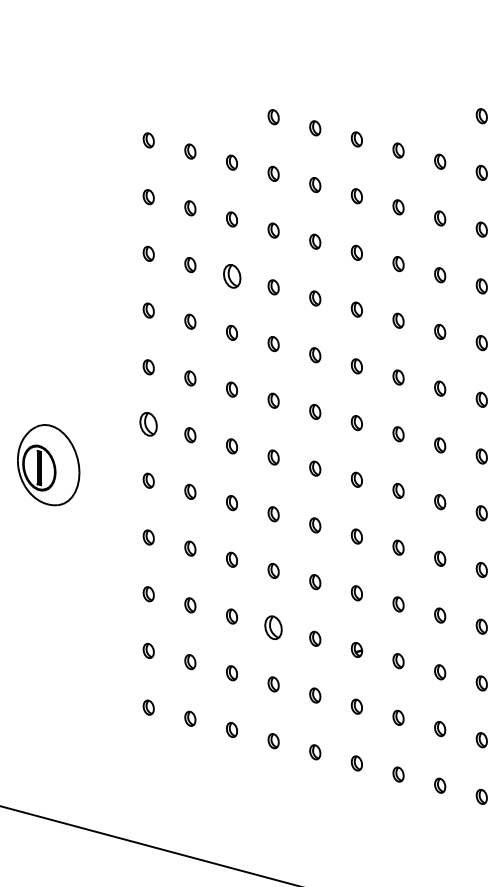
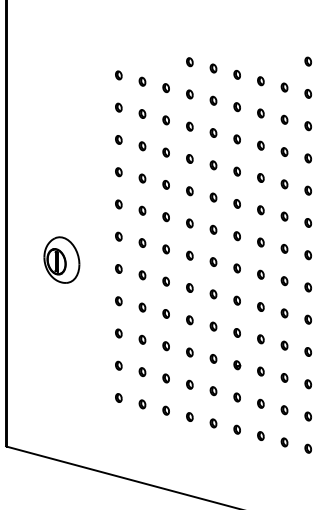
part: (230, 275) -> (165, 152), size x0.62
part: (148, 423) -> (118, 236), size x0.62
part: (273, 627) -> (189, 352), size x0.62

